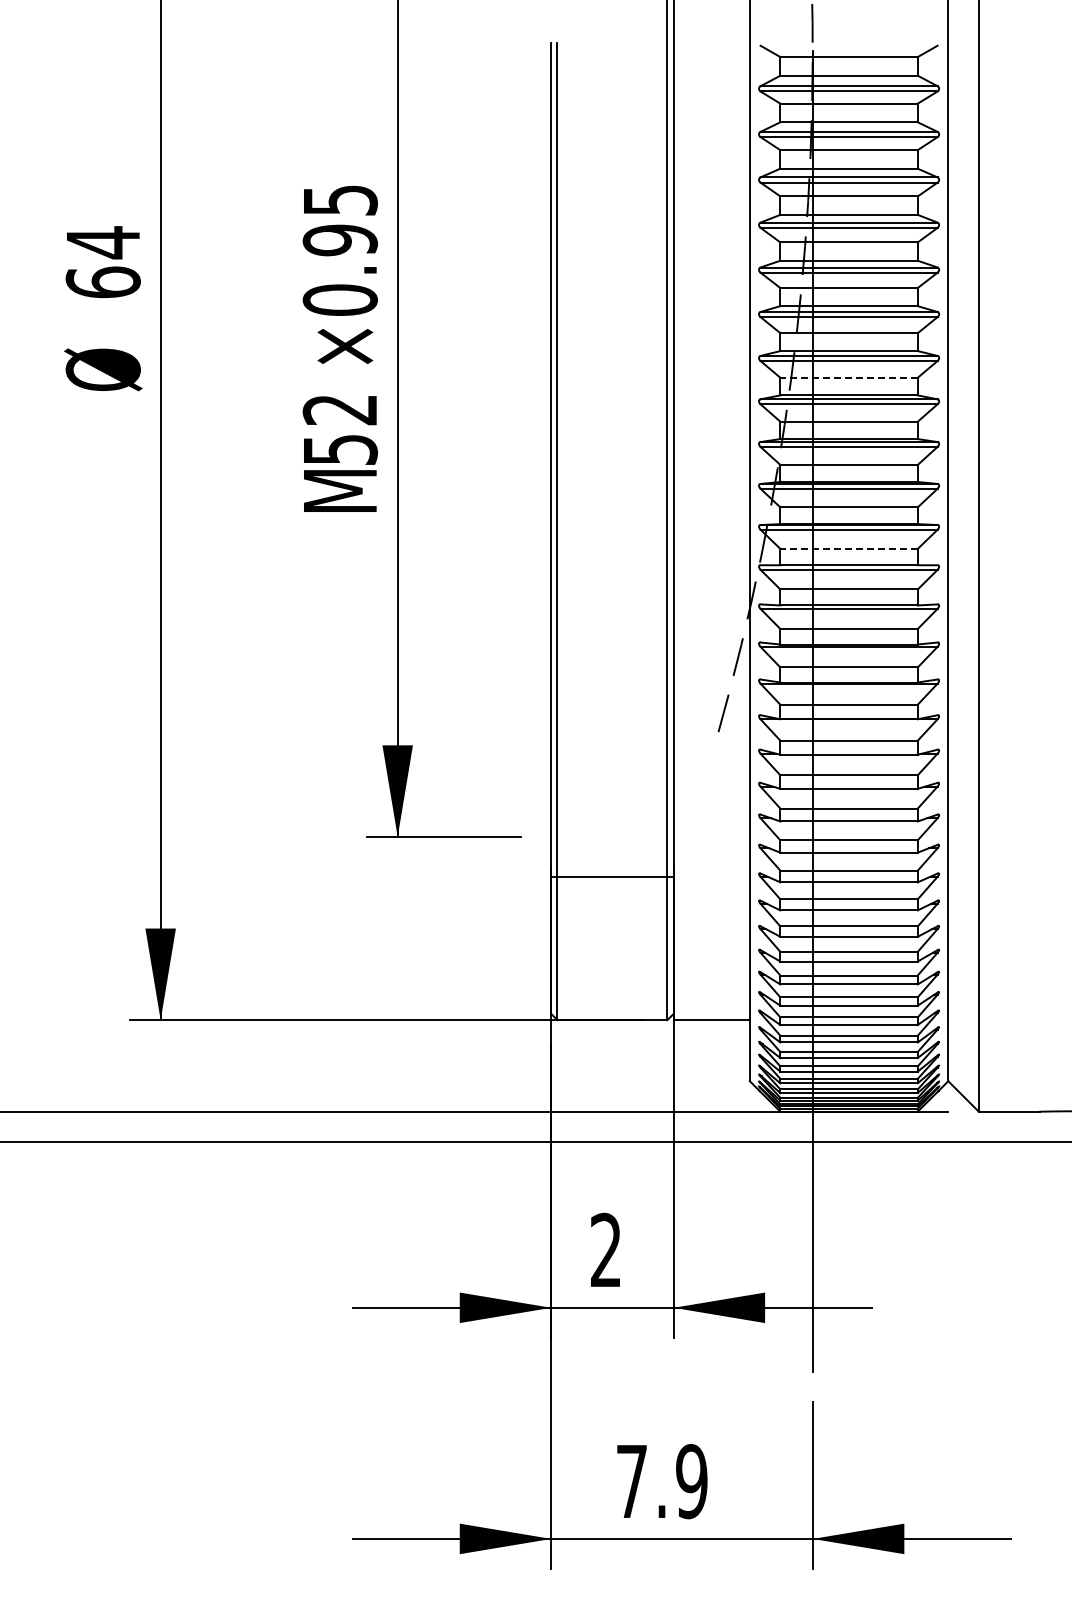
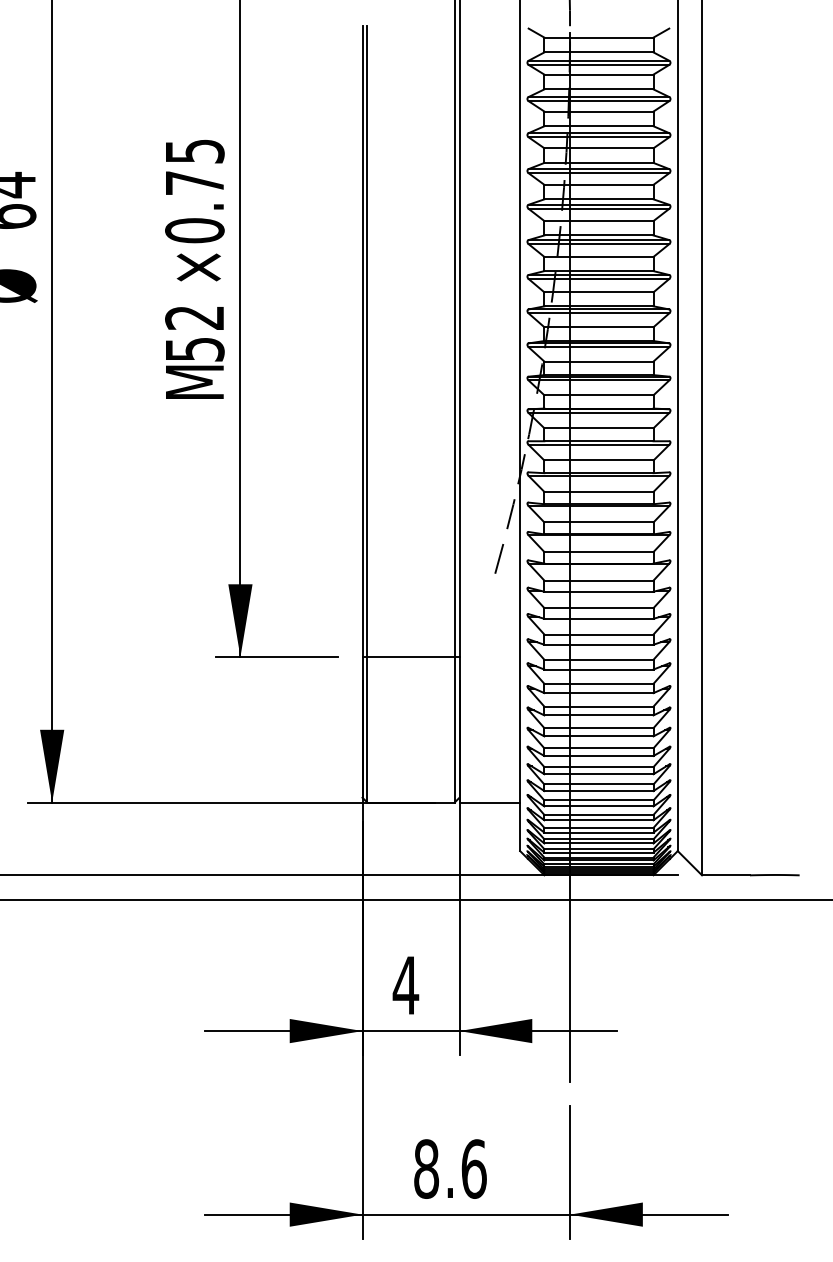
text: (339, 240) -> (194, 183), ×0.95 -> ×0.75
line: (849, 377) -> (599, 292), dashed -> solid
line: (849, 548) -> (599, 427), dashed -> solid
line: (612, 876) -> (411, 656), moved
text: (605, 1249) -> (405, 984), 2 -> 4
text: (661, 1481) -> (449, 1169), 7.9 -> 8.6

